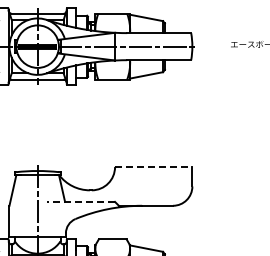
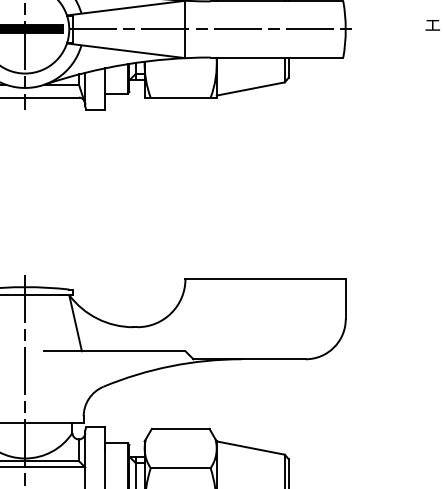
line: (153, 167) -> (265, 279), dashed -> solid
line: (80, 201) -> (113, 350), dashed -> solid

